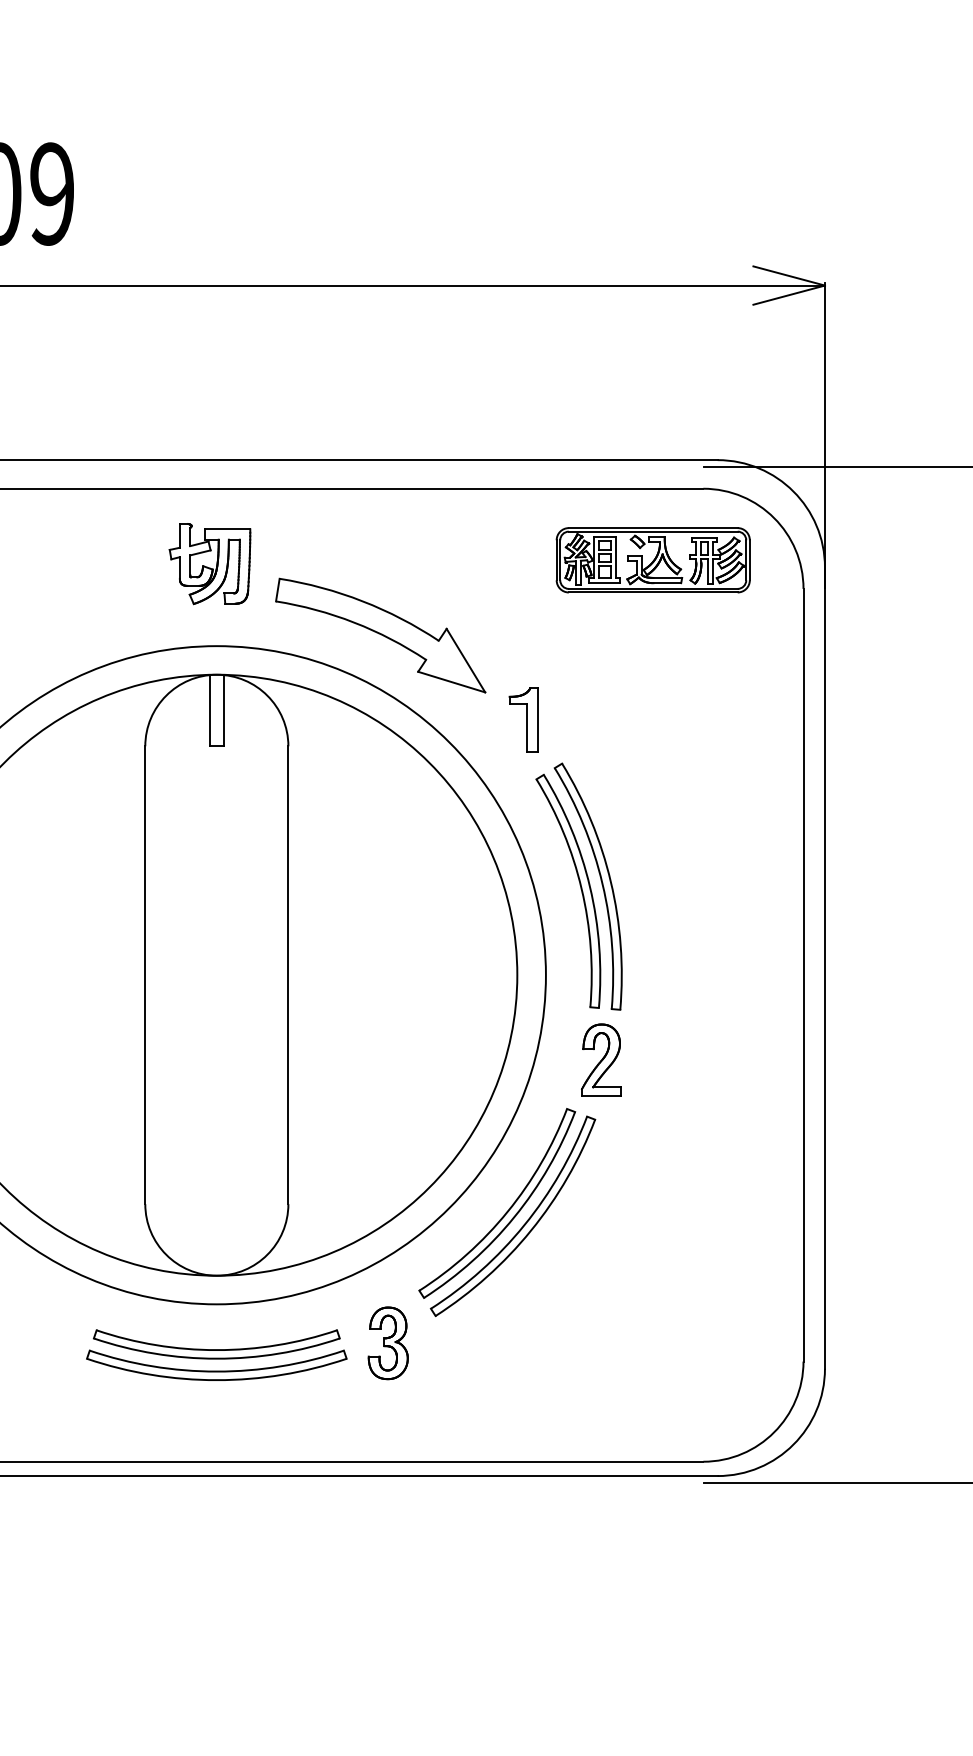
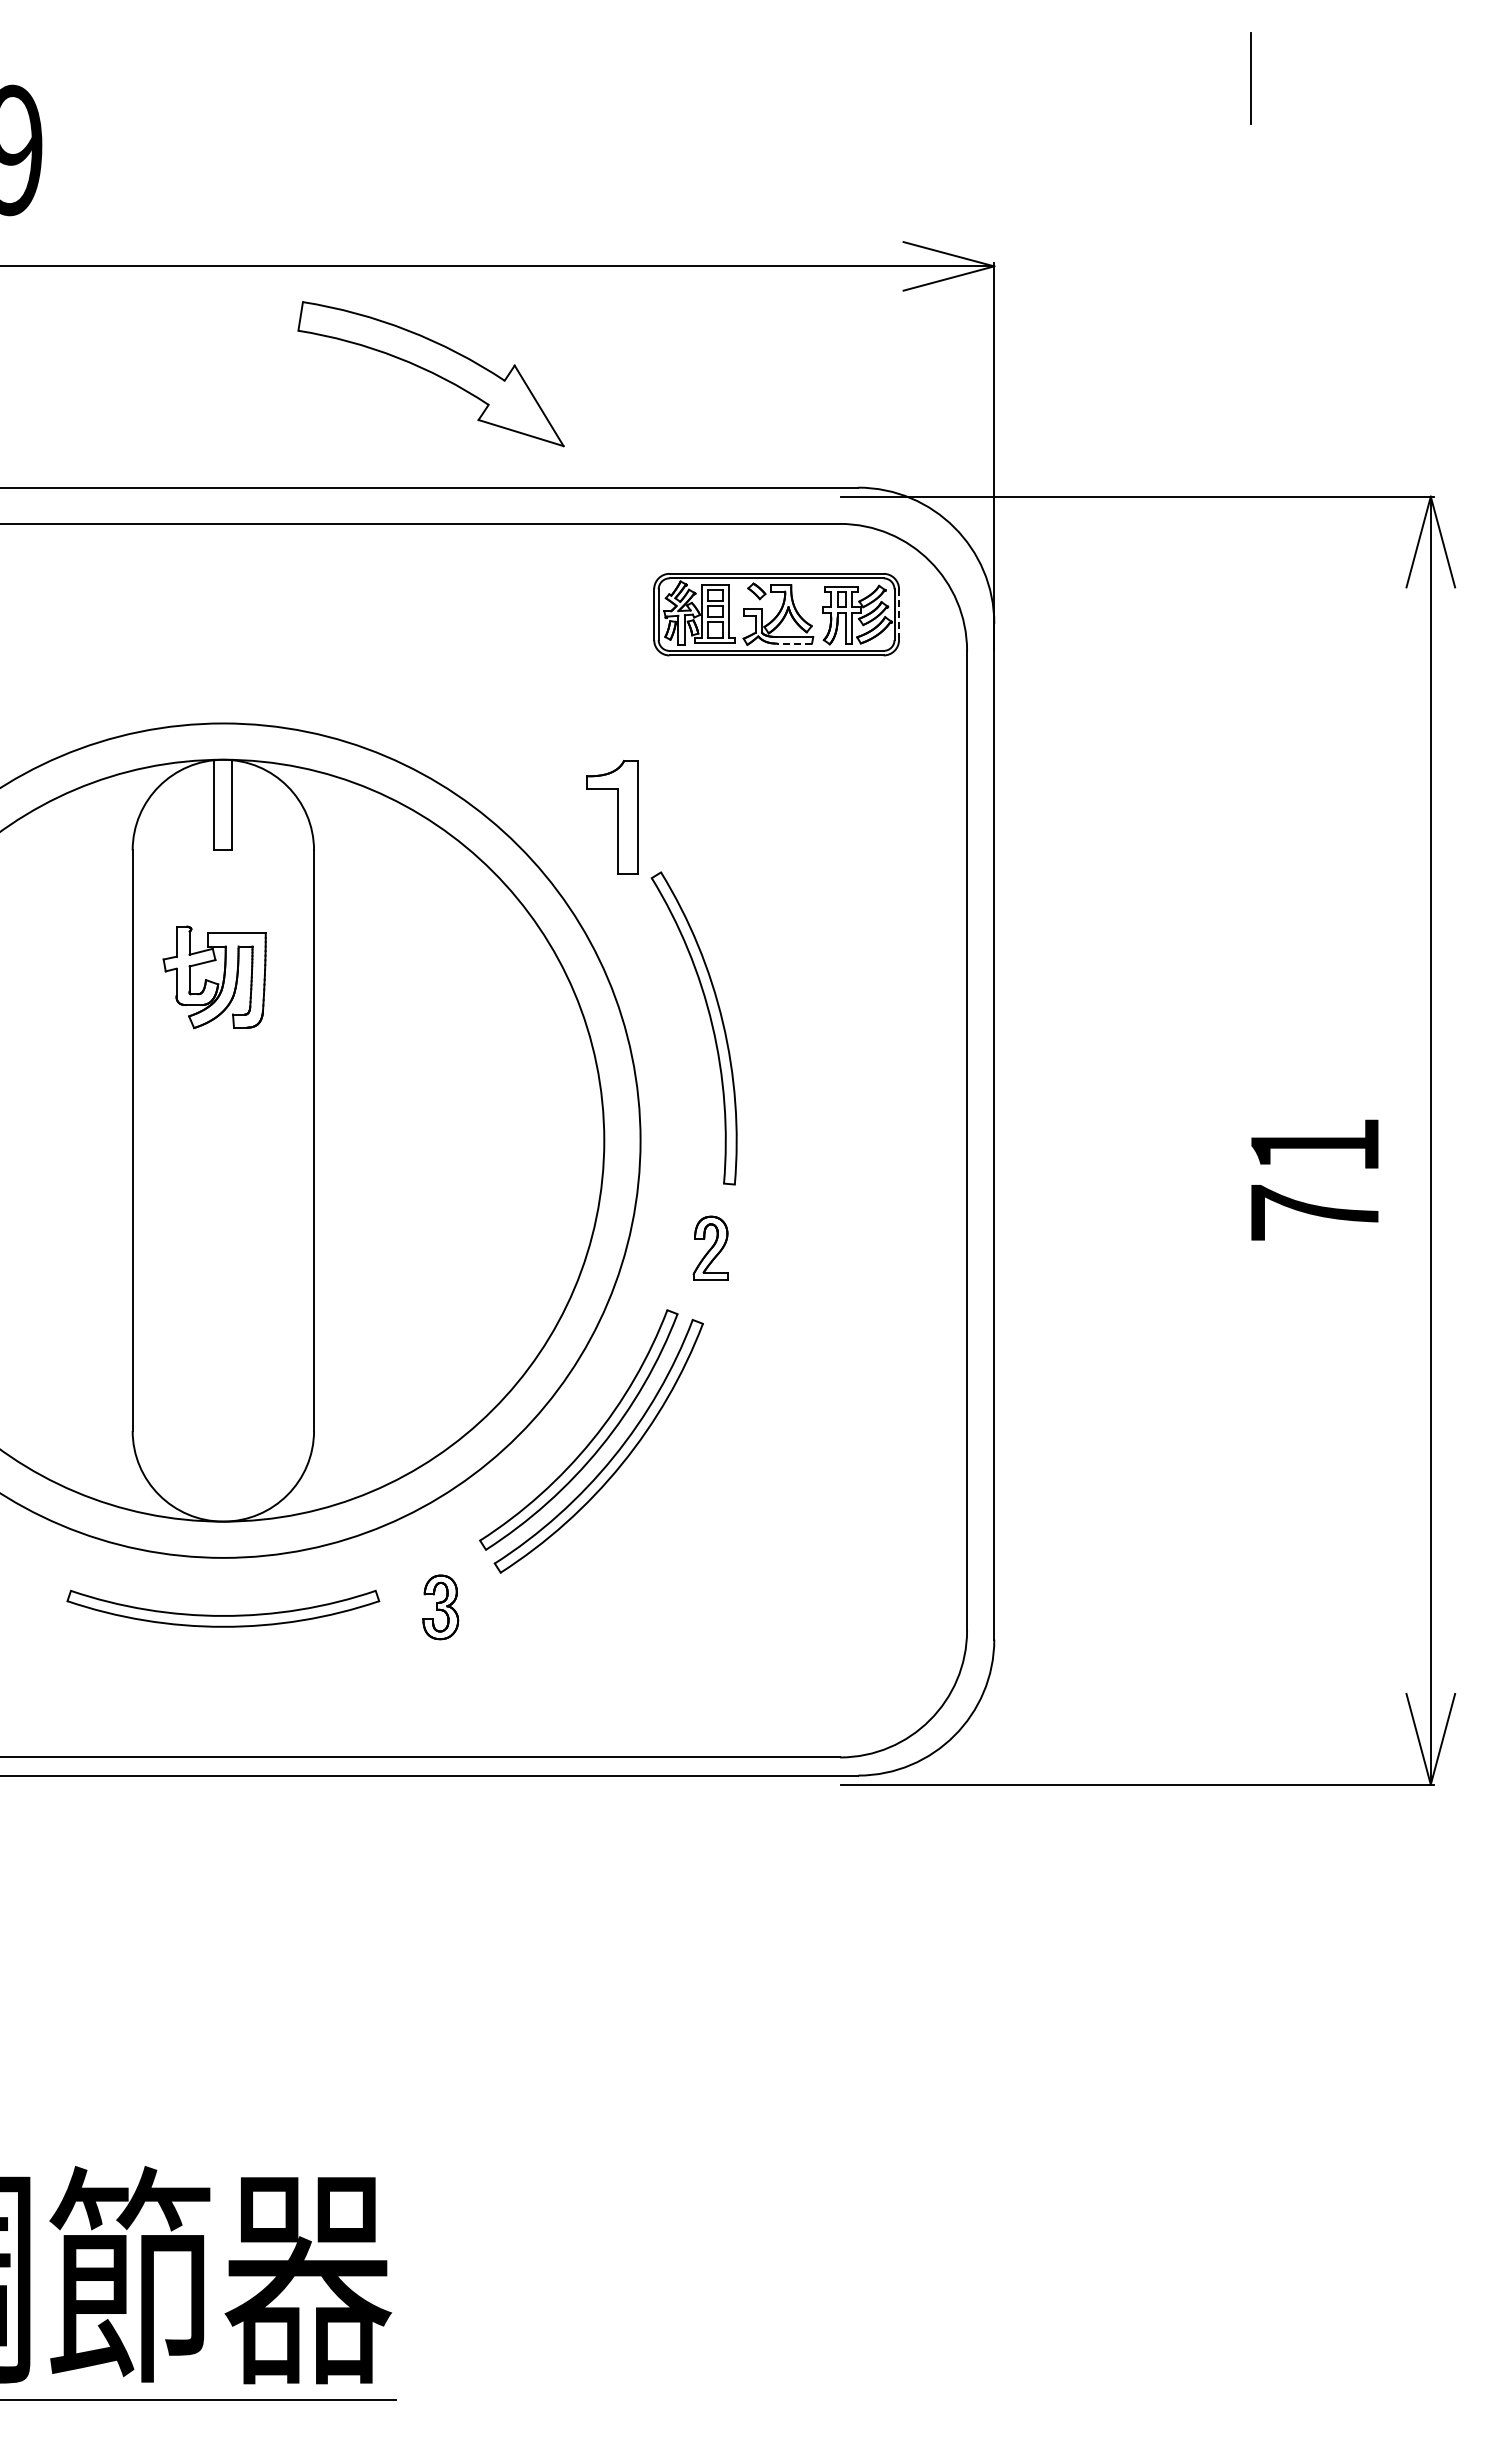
line: (750, 560) -> (899, 614), solid -> dashed
part: (209, 564) -> (214, 977), moved
line: (667, 583) -> (794, 643), solid -> dashed
part: (380, 635) -> (430, 374), moved
part: (523, 719) -> (612, 816), size x1.4
part: (580, 889) -> (684, 1031), removed
part: (601, 1060) -> (710, 1248), size x0.7
part: (388, 1343) -> (440, 1607), size x0.7
part: (216, 1371) -> (222, 1642), removed

